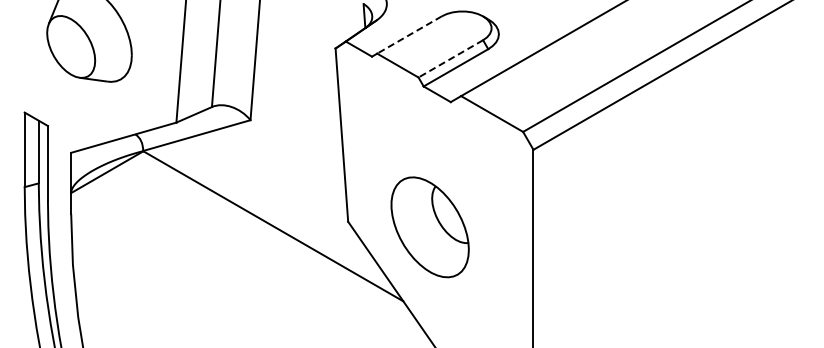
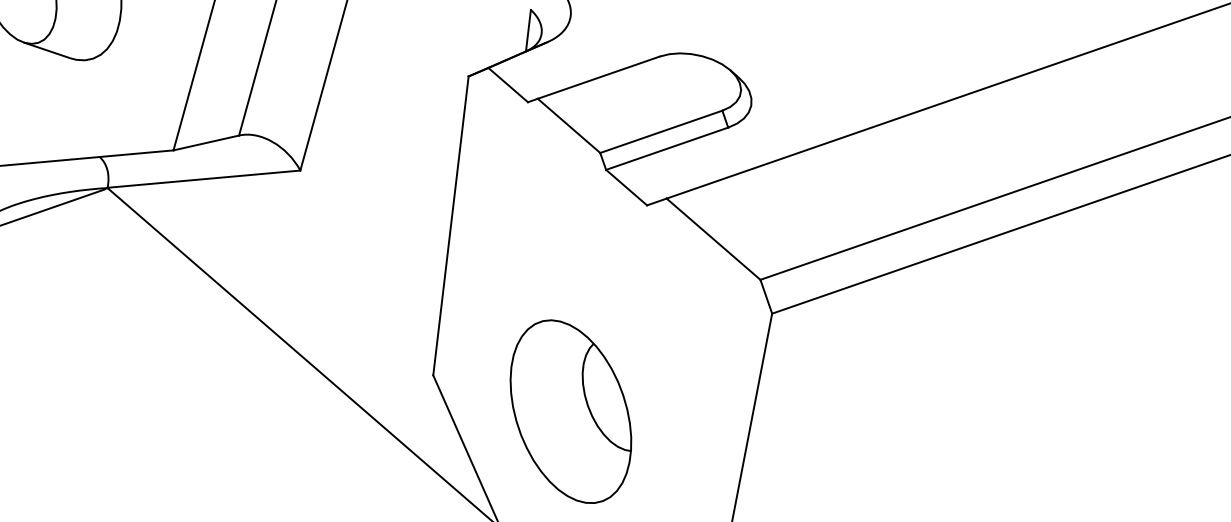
line: (409, 35) -> (598, 78), dashed -> solid
line: (450, 59) -> (660, 132), dashed -> solid

